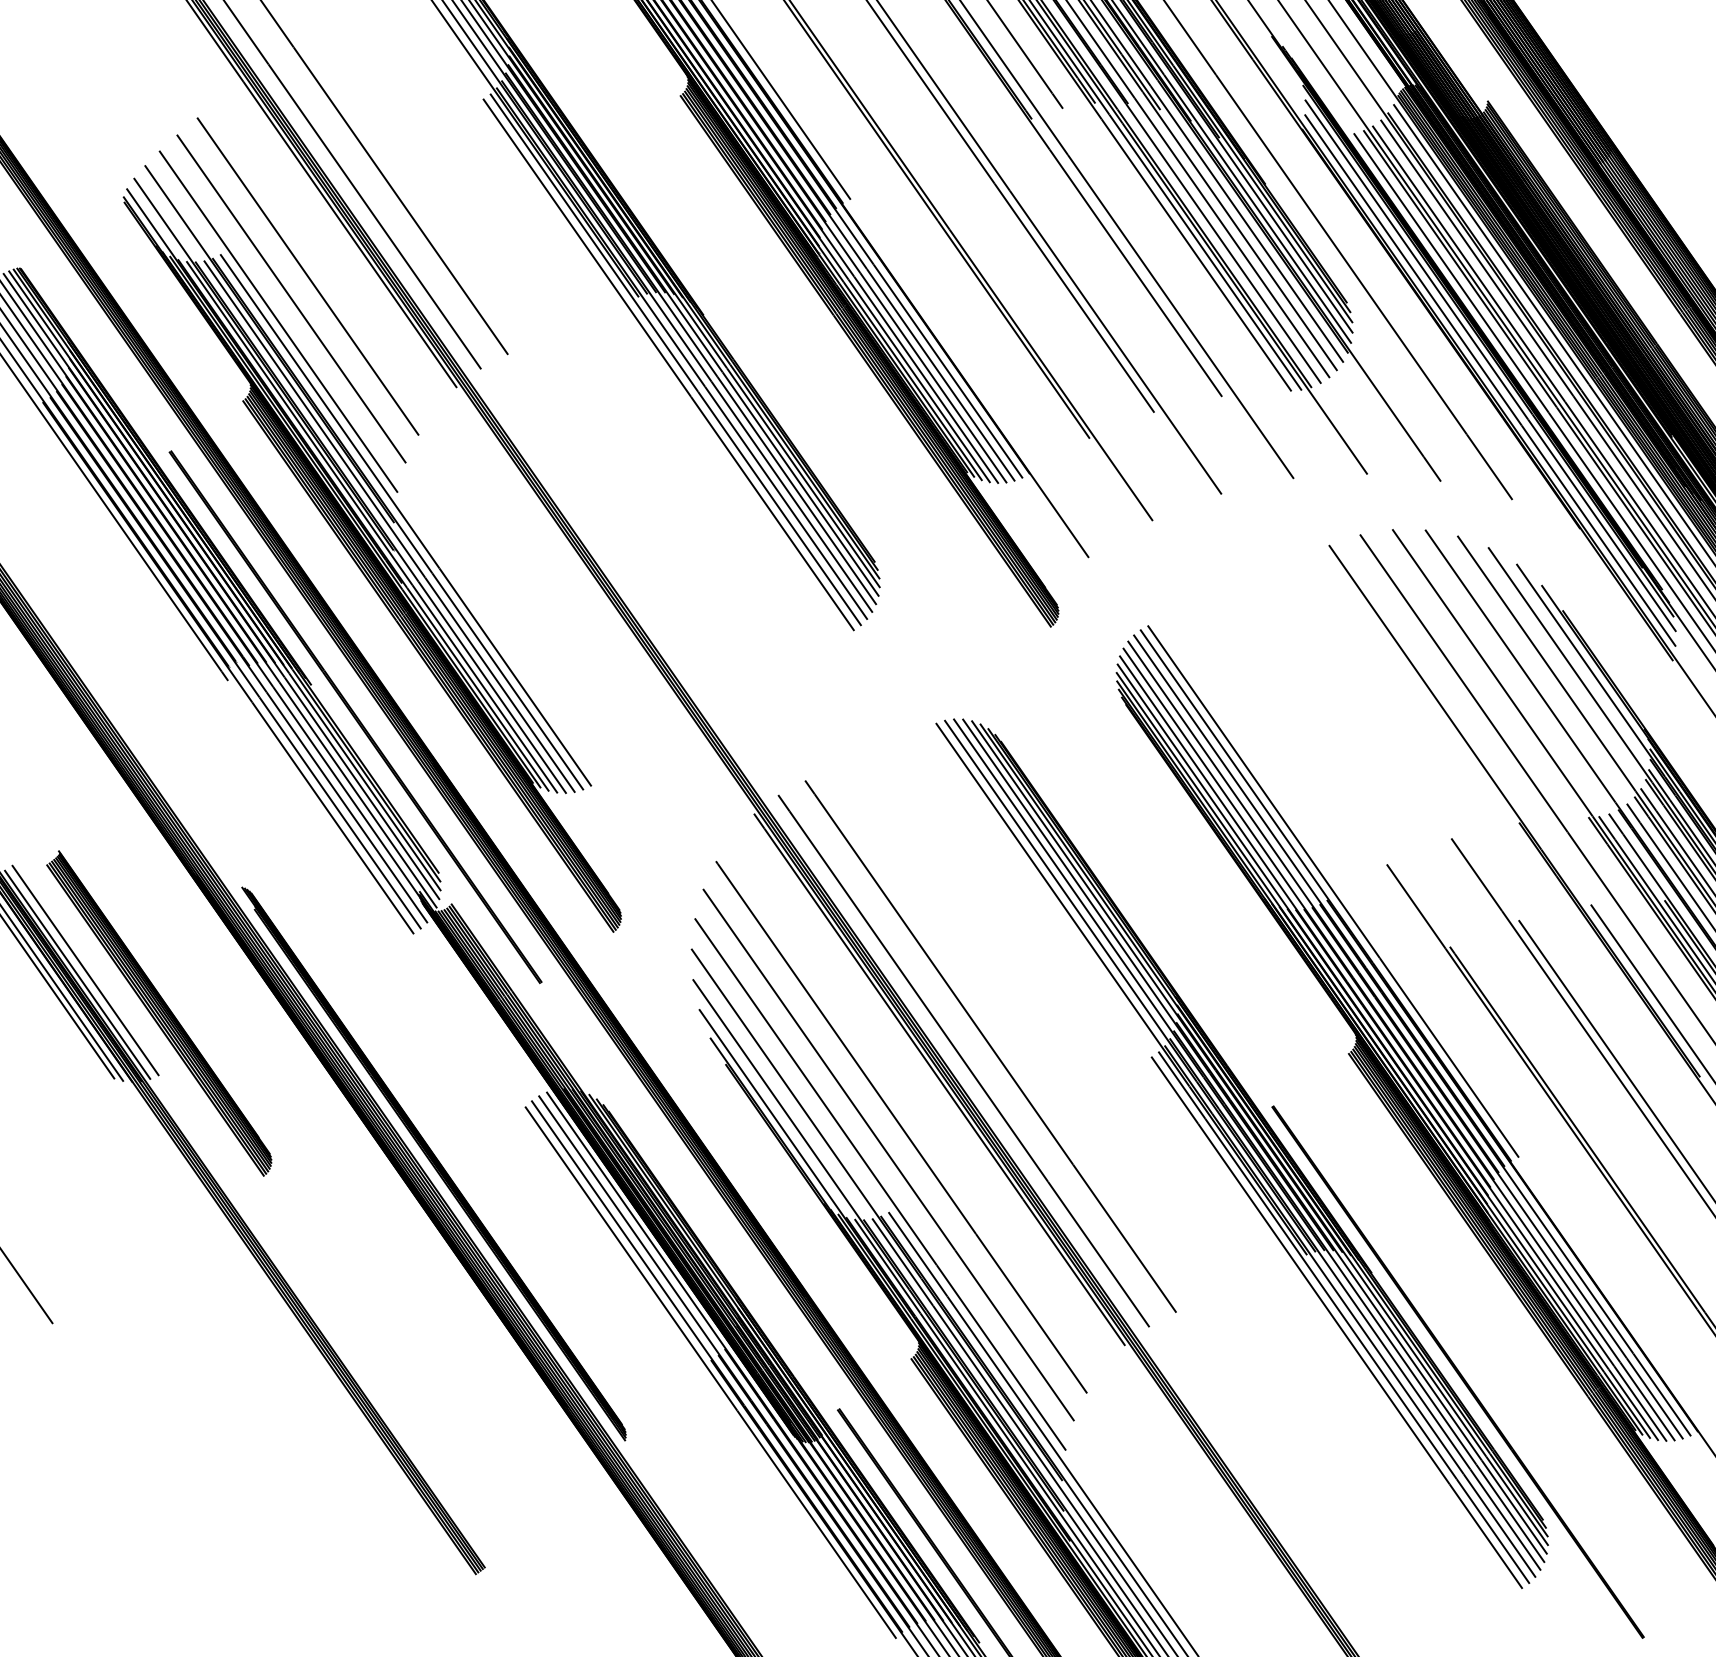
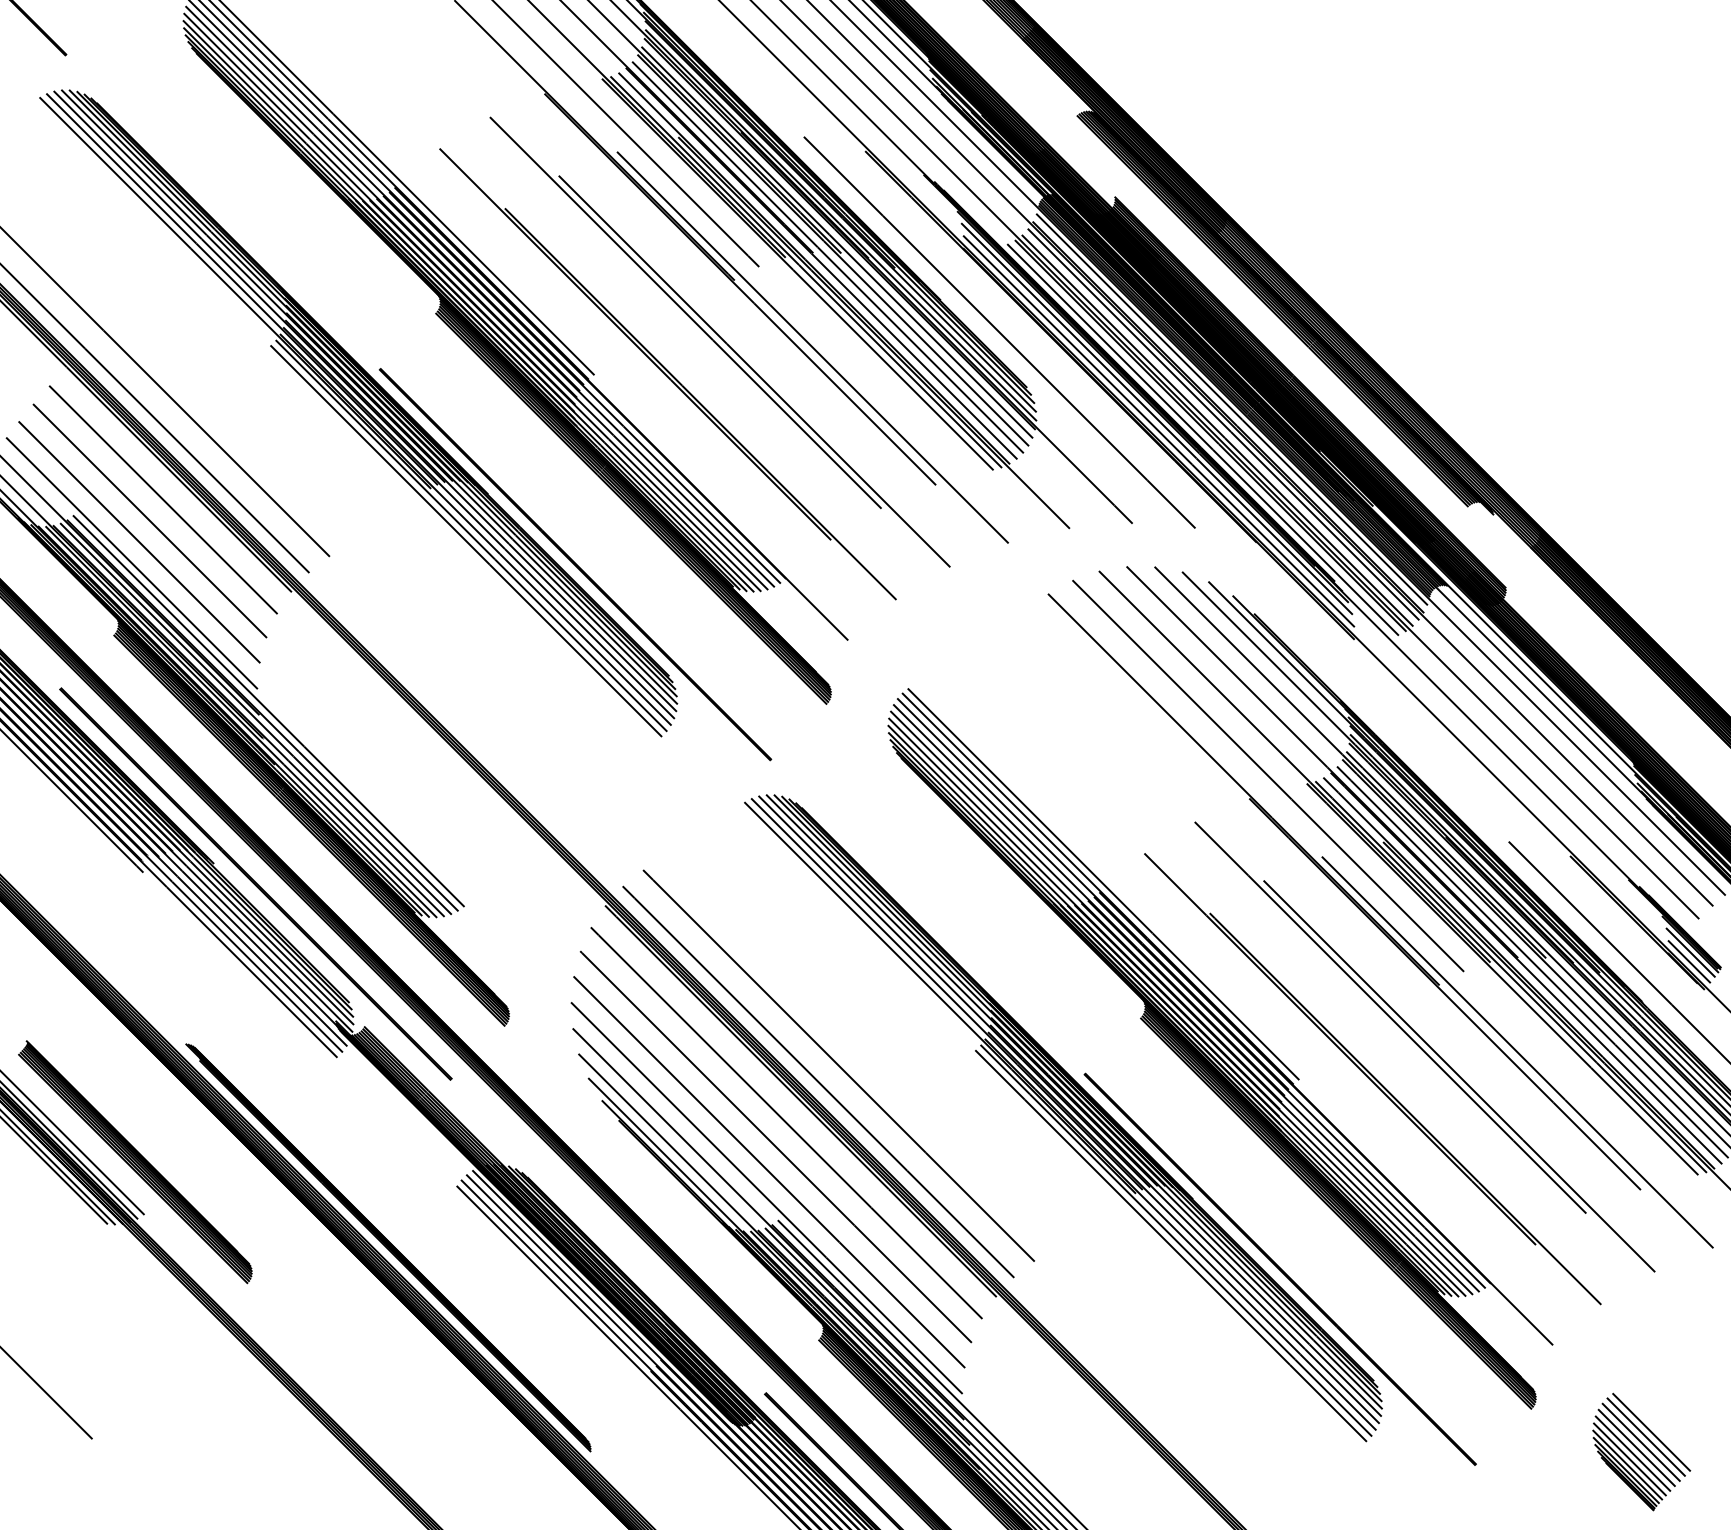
line: (328, 254) -> (163, 499), added
line: (789, 414) -> (575, 564), added
line: (918, 1102) -> (786, 1123), added

